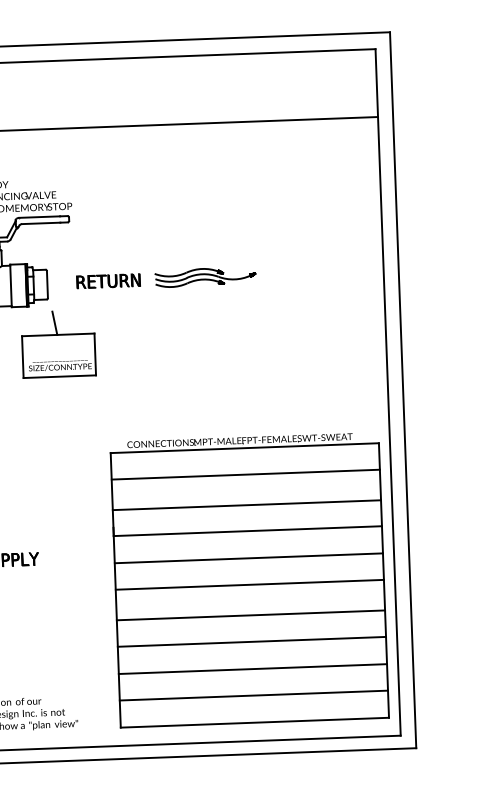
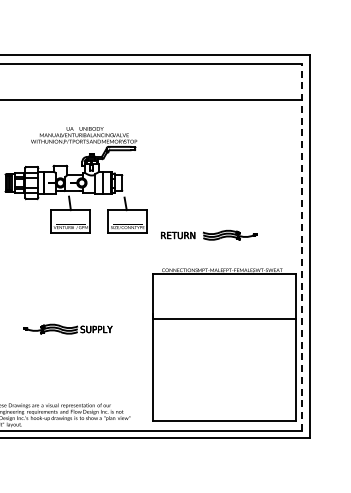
part: (166, 277) -> (209, 234), moved
line: (388, 392) -> (302, 247), solid -> dashed
line: (245, 474) -> (224, 288), removed
line: (246, 504) -> (224, 304), removed
line: (248, 558) -> (224, 333), removed
line: (249, 584) -> (224, 347), removed
line: (250, 614) -> (224, 363), removed
line: (251, 640) -> (224, 377), removed
line: (252, 669) -> (224, 392), removed
line: (253, 695) -> (224, 406), removed

